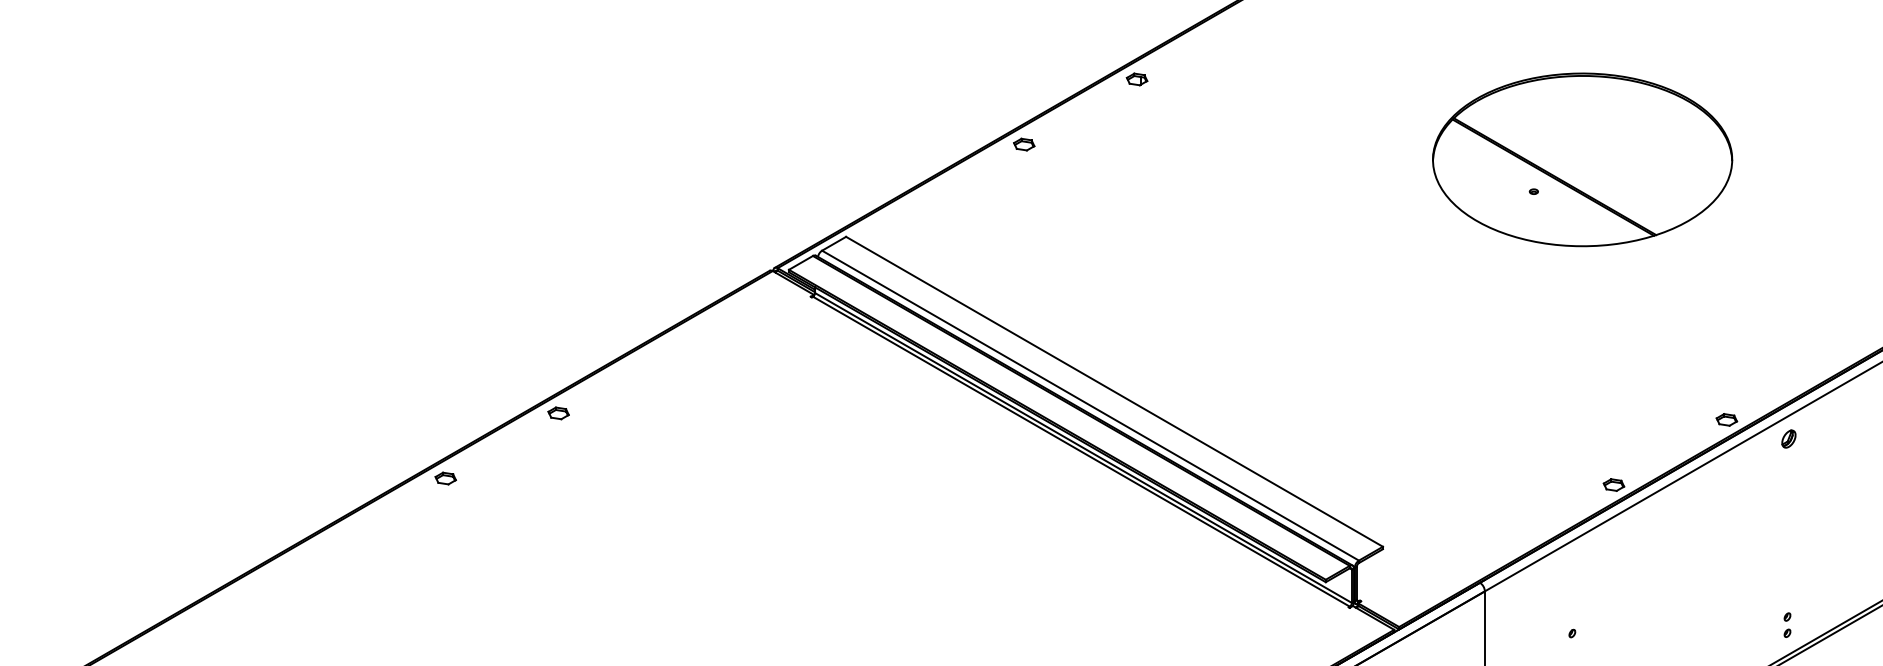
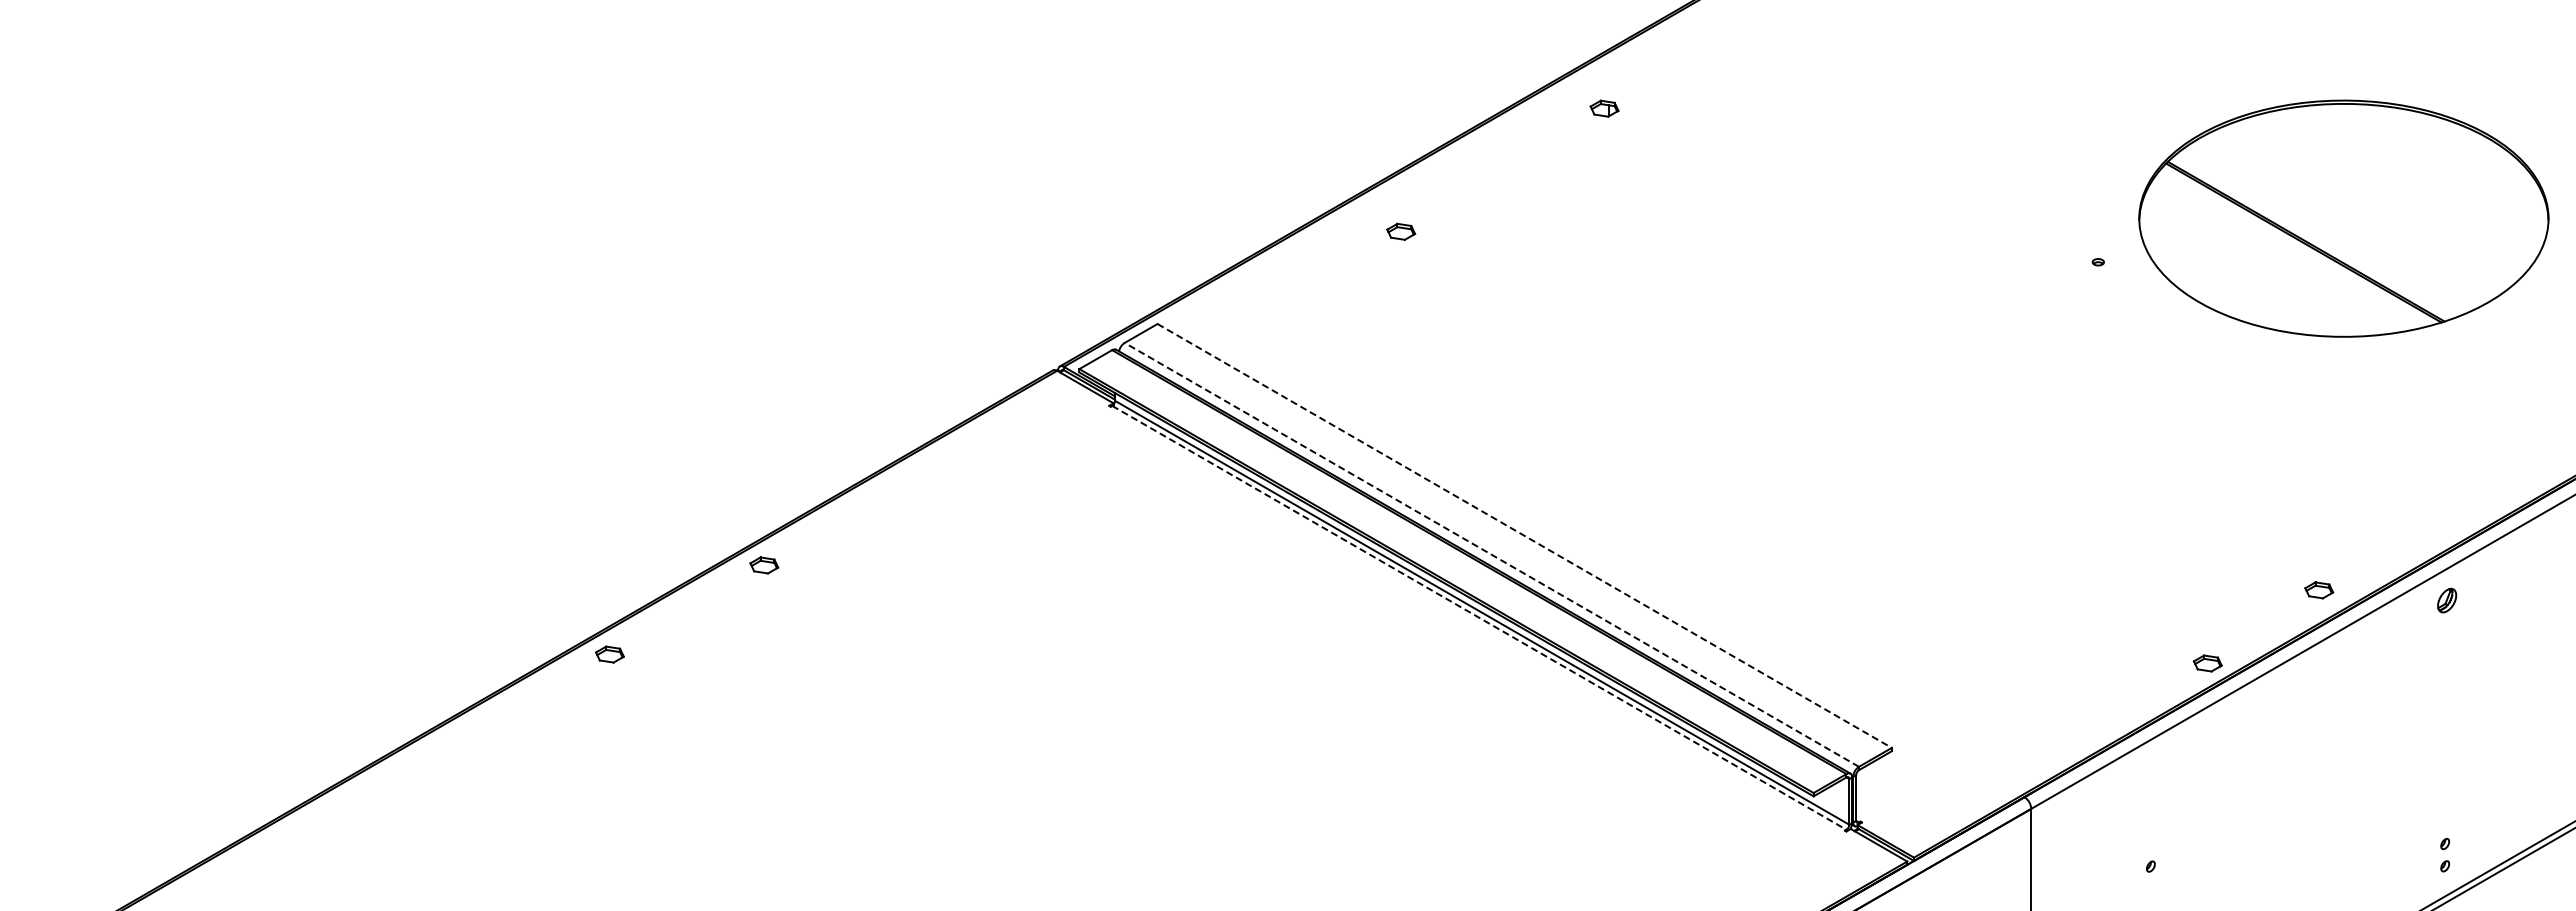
part: (1137, 79) -> (1604, 108), moved
part: (1024, 144) -> (1401, 231), moved
part: (1582, 159) -> (2343, 218), moved
line: (1114, 391) -> (1524, 535), solid -> dashed
line: (1090, 405) -> (1491, 554), solid -> dashed
part: (1727, 420) -> (2319, 590), moved
line: (1081, 451) -> (1479, 617), solid -> dashed

